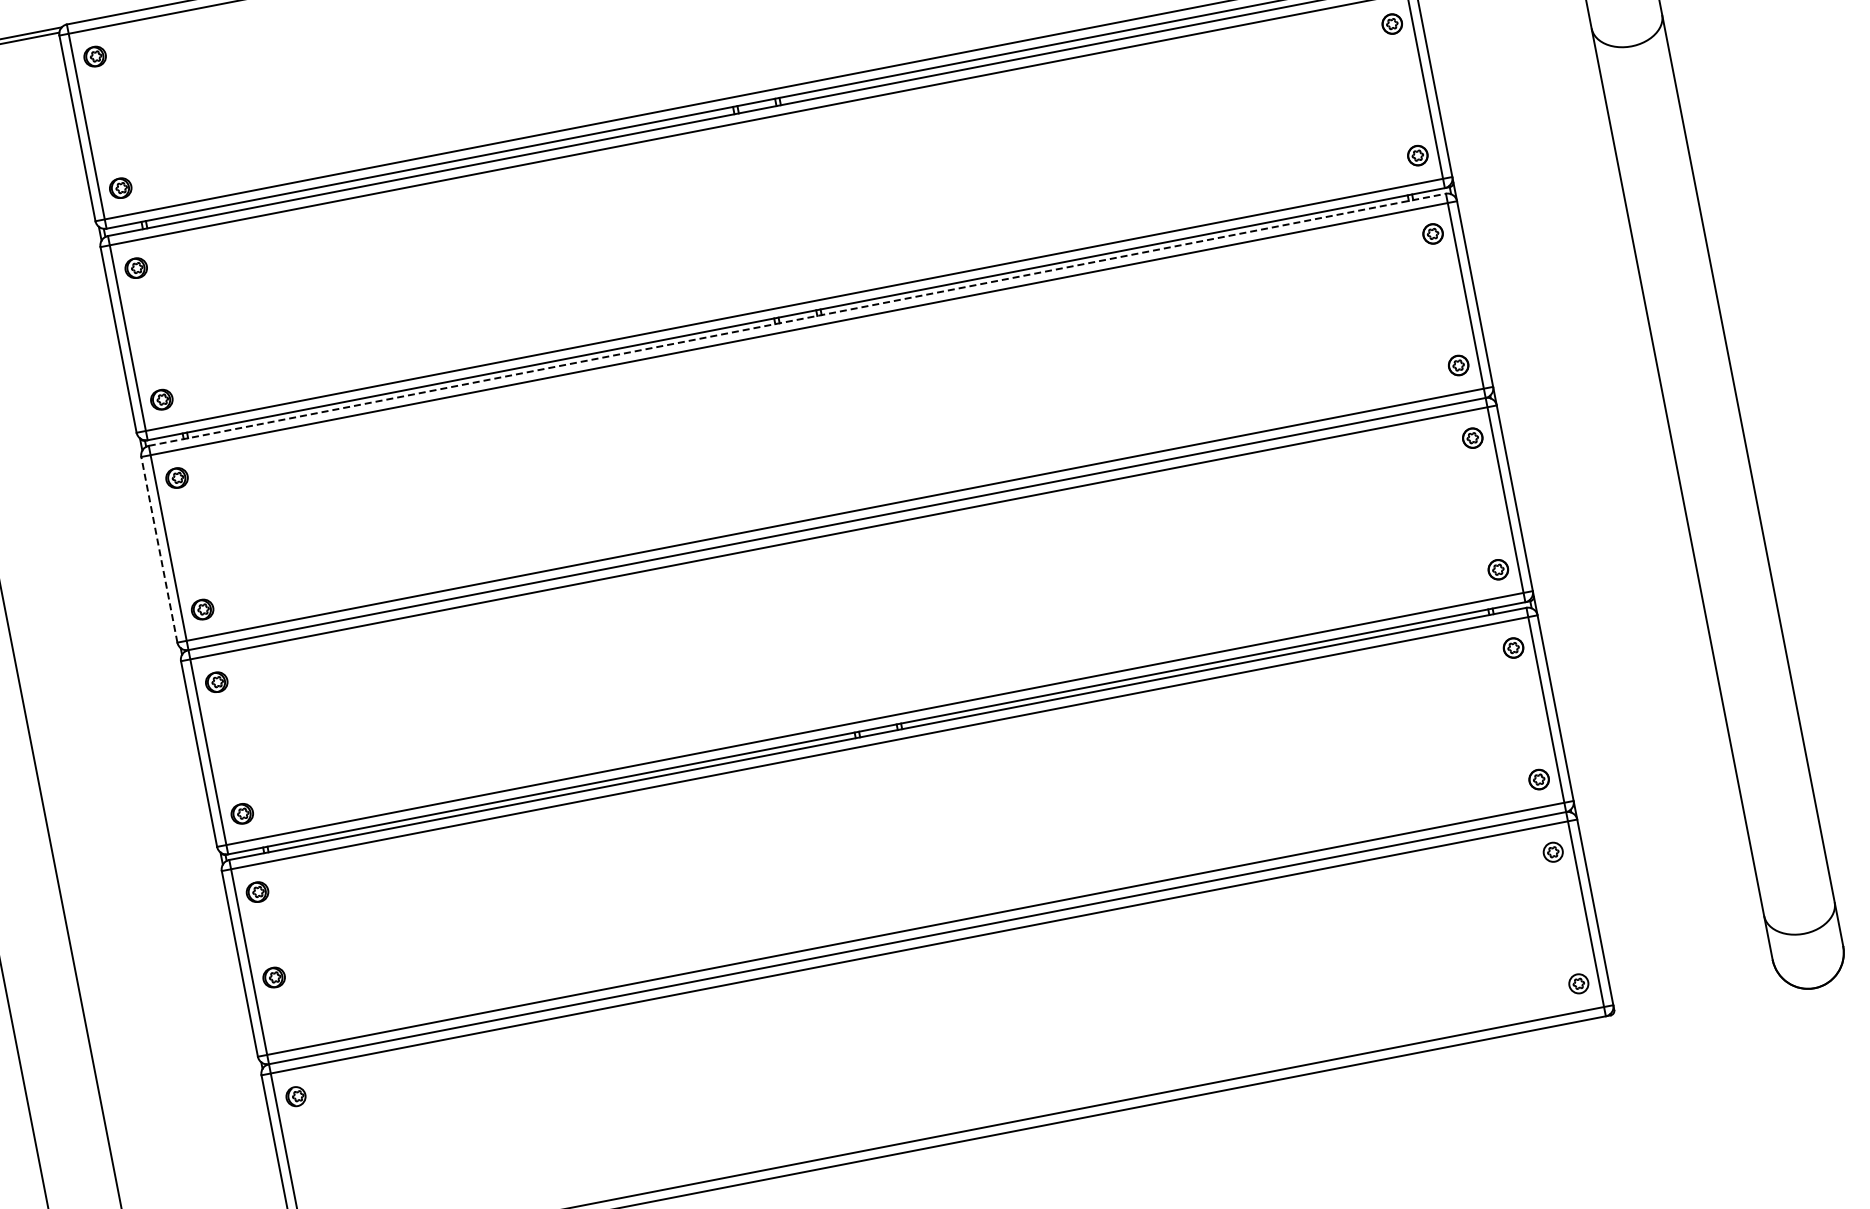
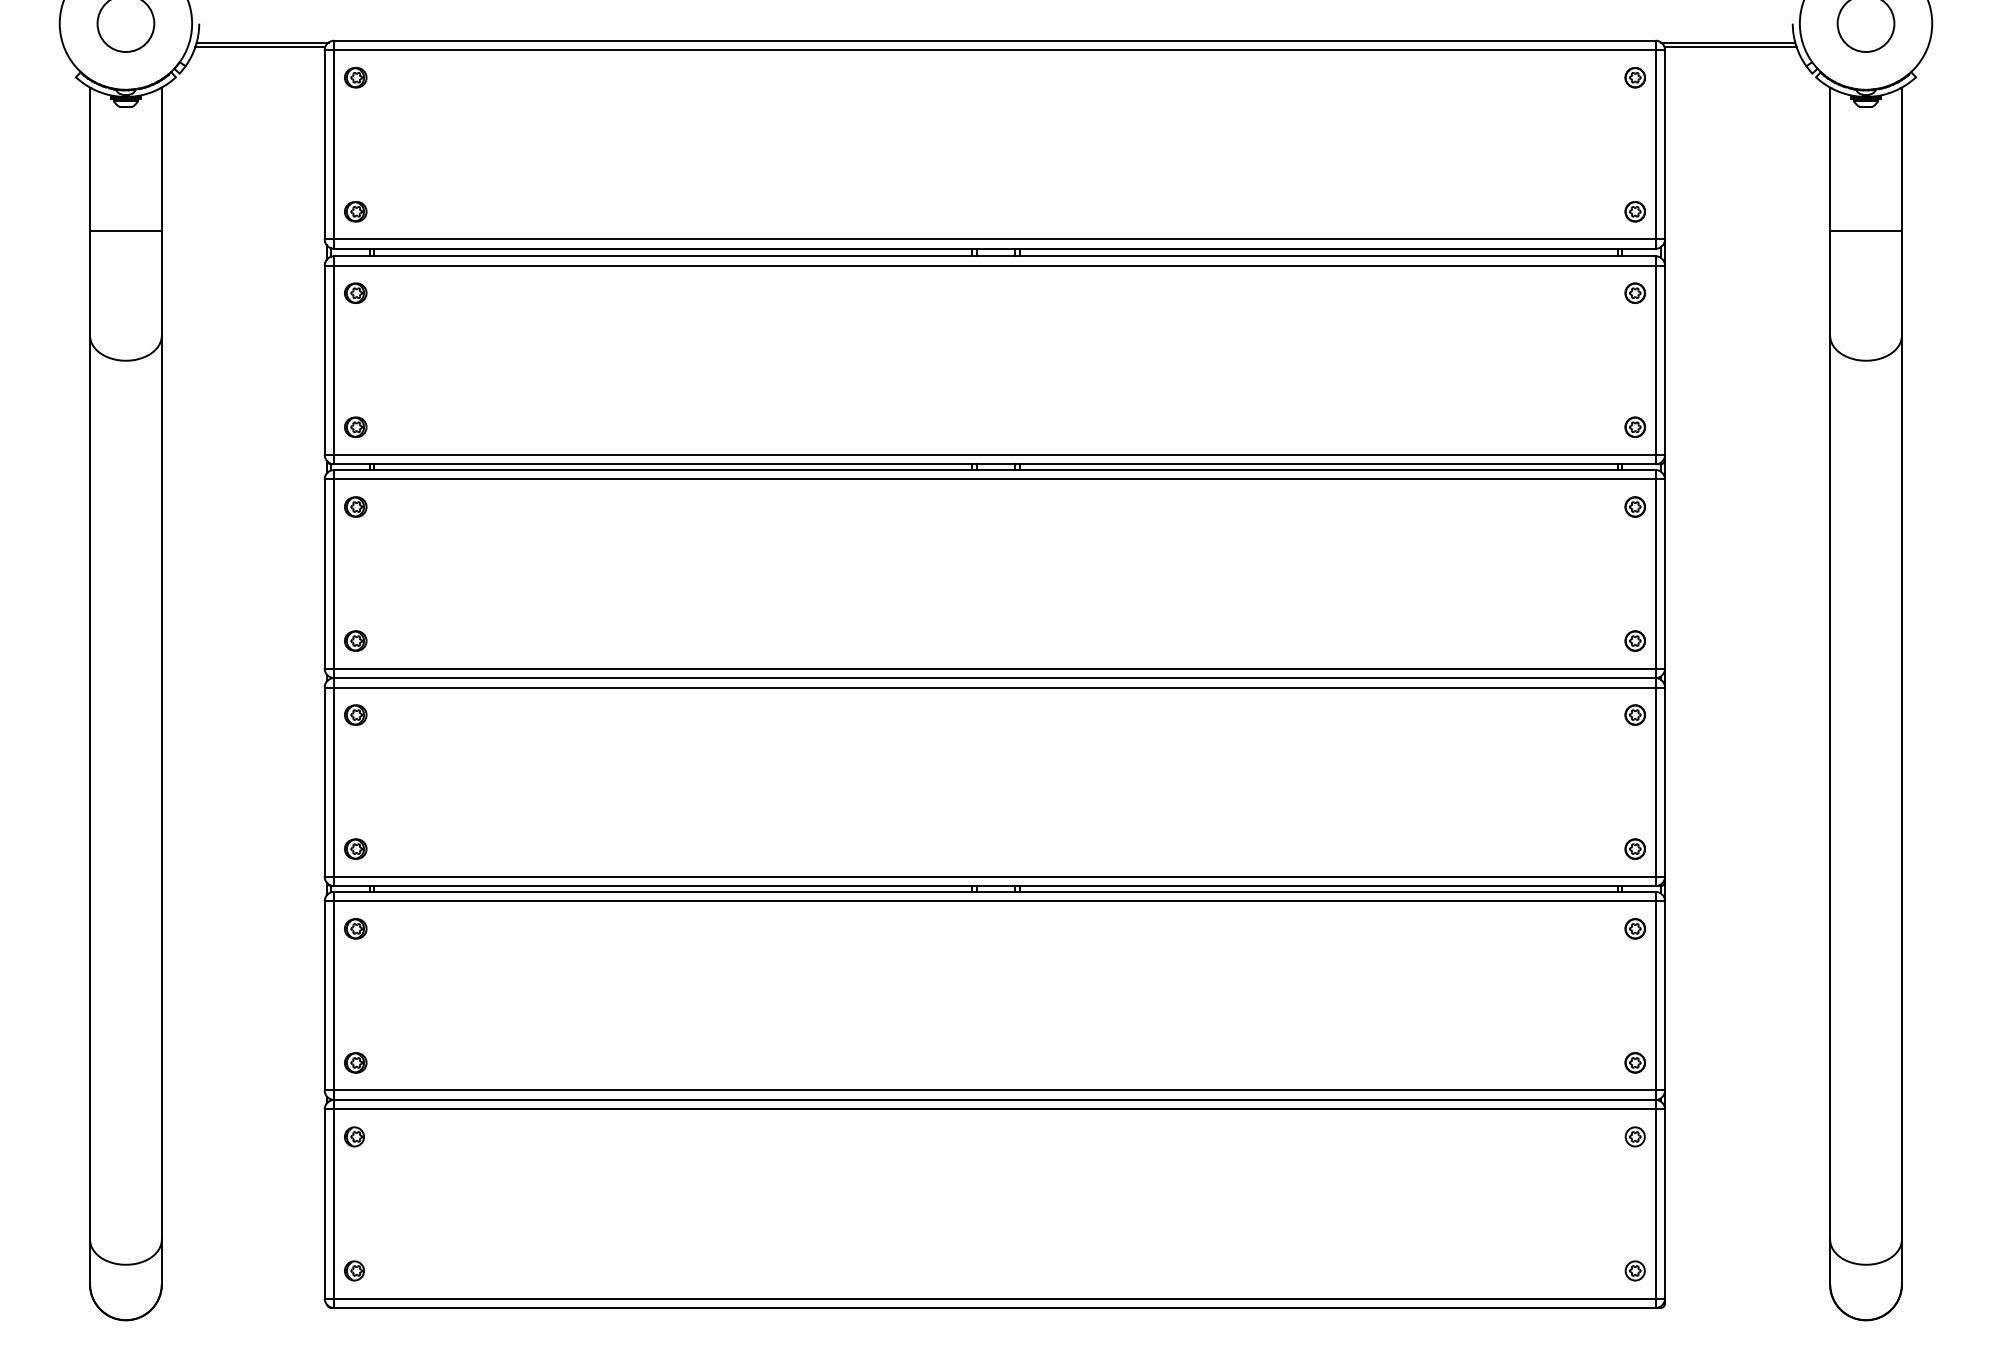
line: (797, 320) -> (994, 470), dashed -> solid
line: (159, 550) -> (324, 574), dashed -> solid
part: (273, 977) -> (355, 1062), moved

